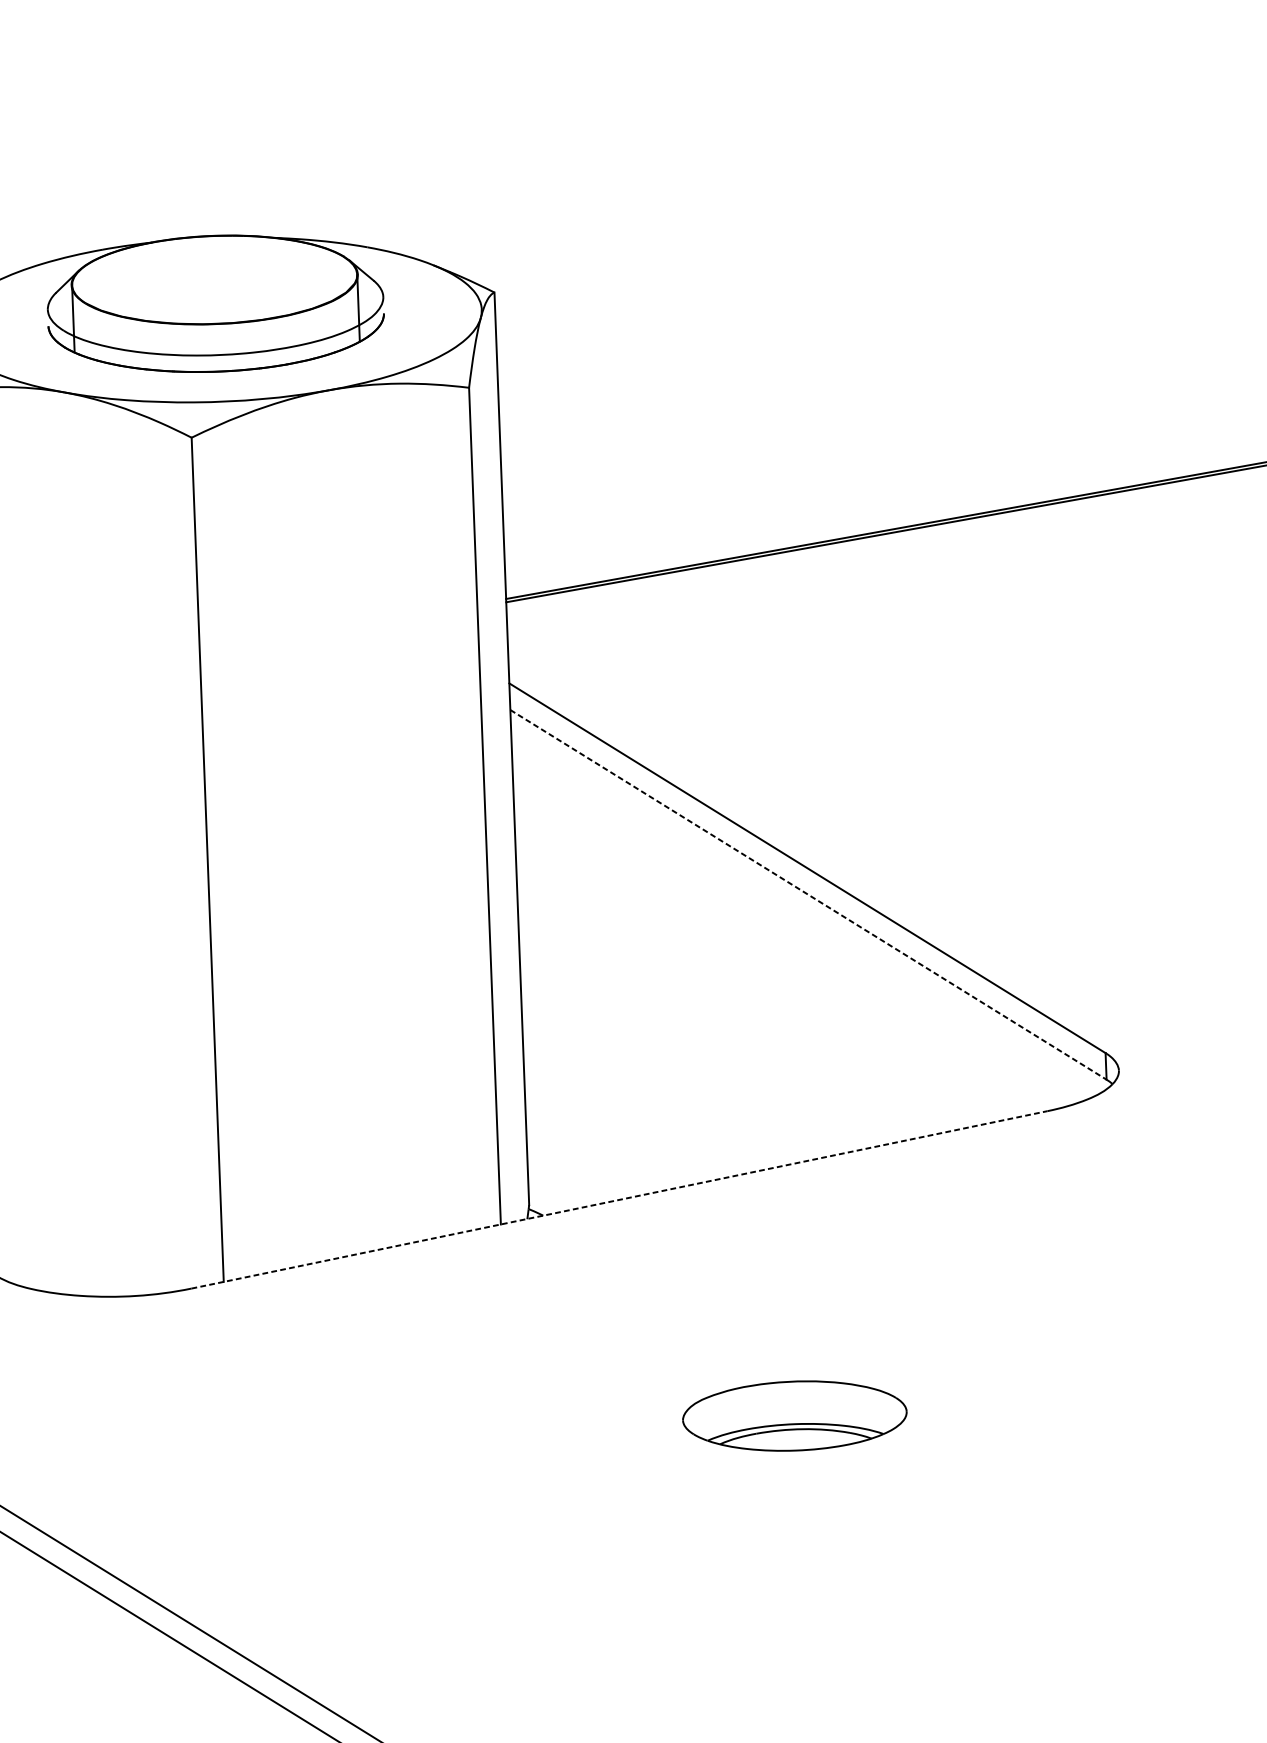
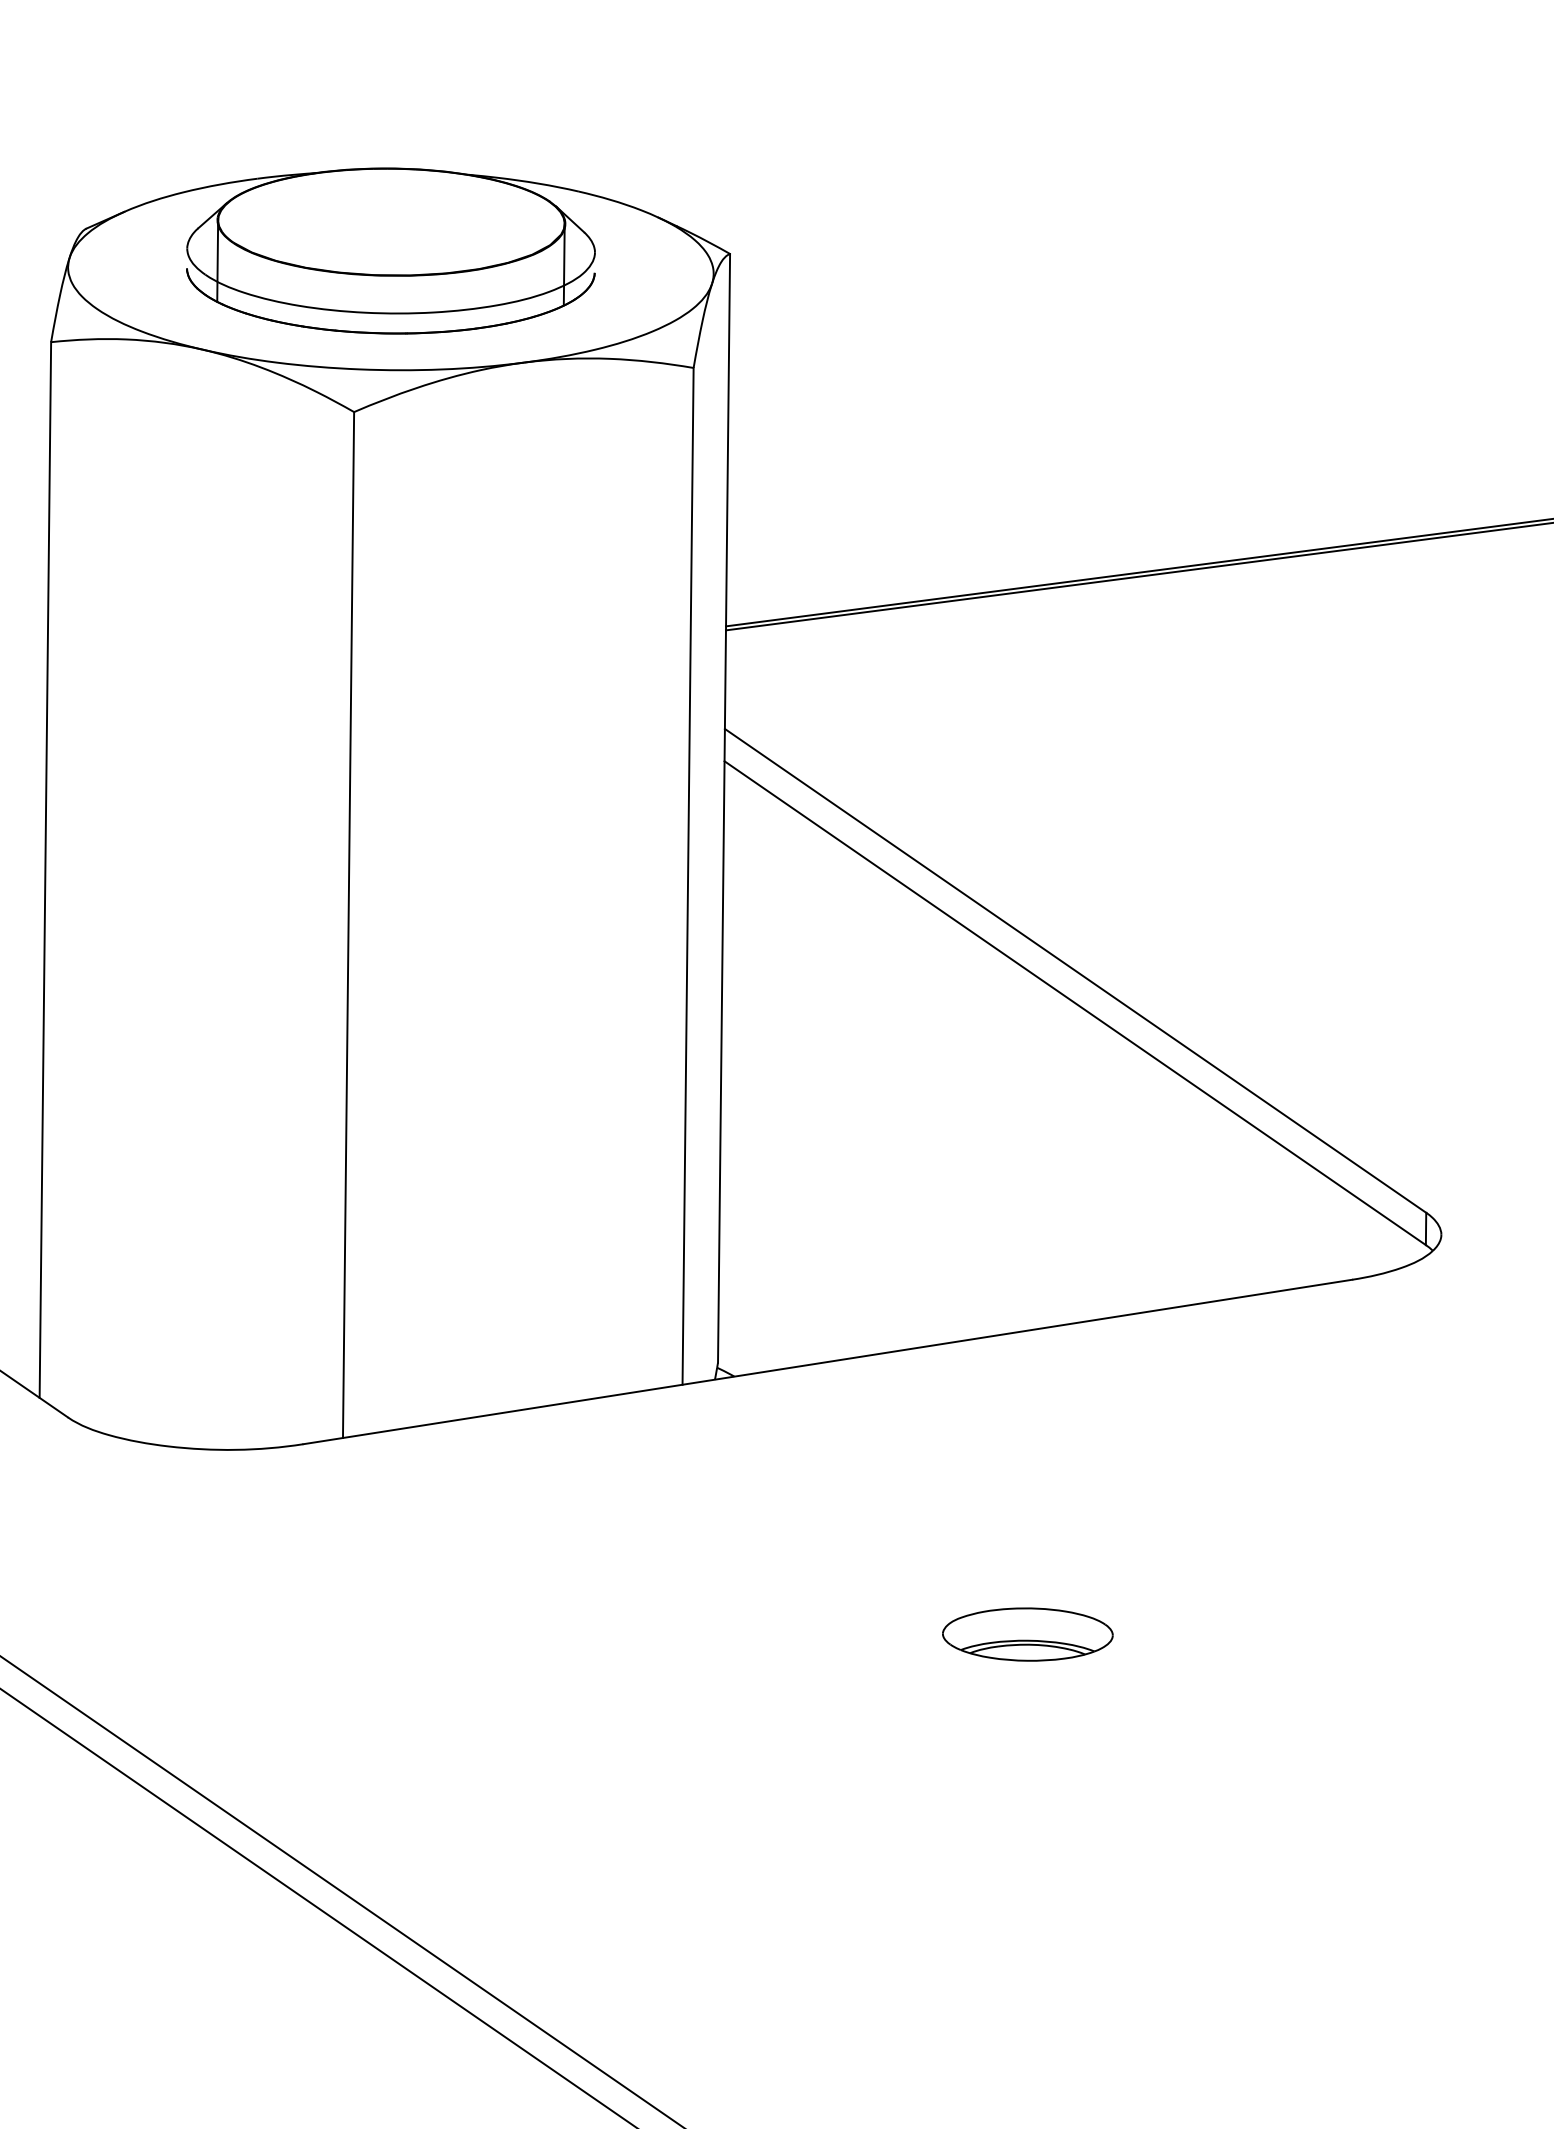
line: (808, 895) -> (1075, 1003), dashed -> solid
line: (619, 1199) -> (827, 1361), dashed -> solid
part: (794, 1415) -> (1027, 1634), size x0.62

